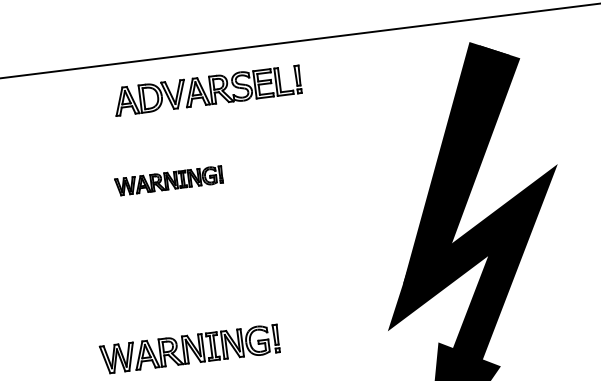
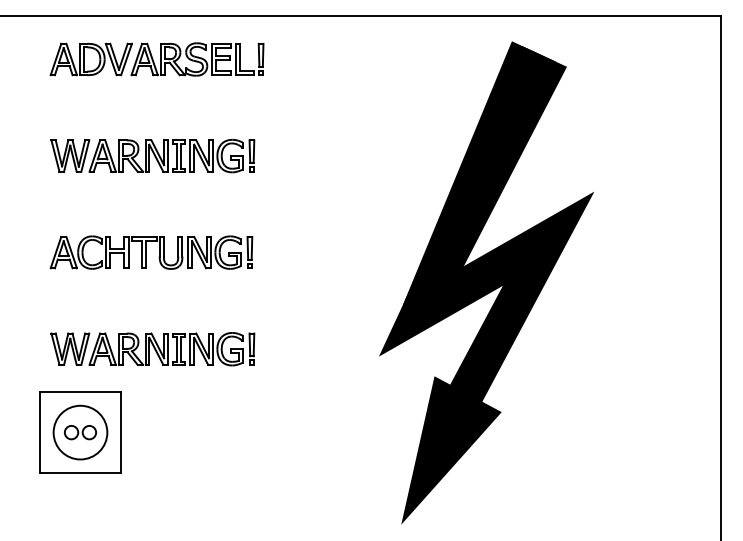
part: (207, 90) -> (156, 59), moved
part: (168, 180) -> (152, 155), size x1.67
part: (178, 265) -> (151, 252), added

